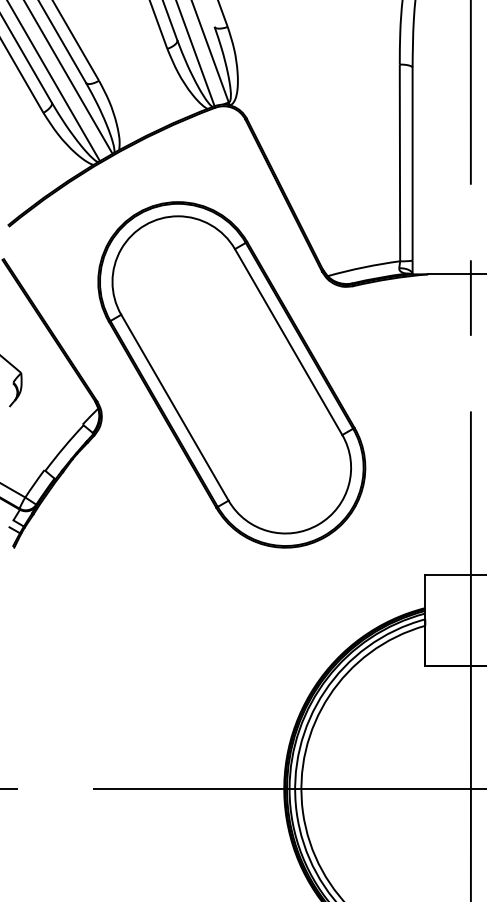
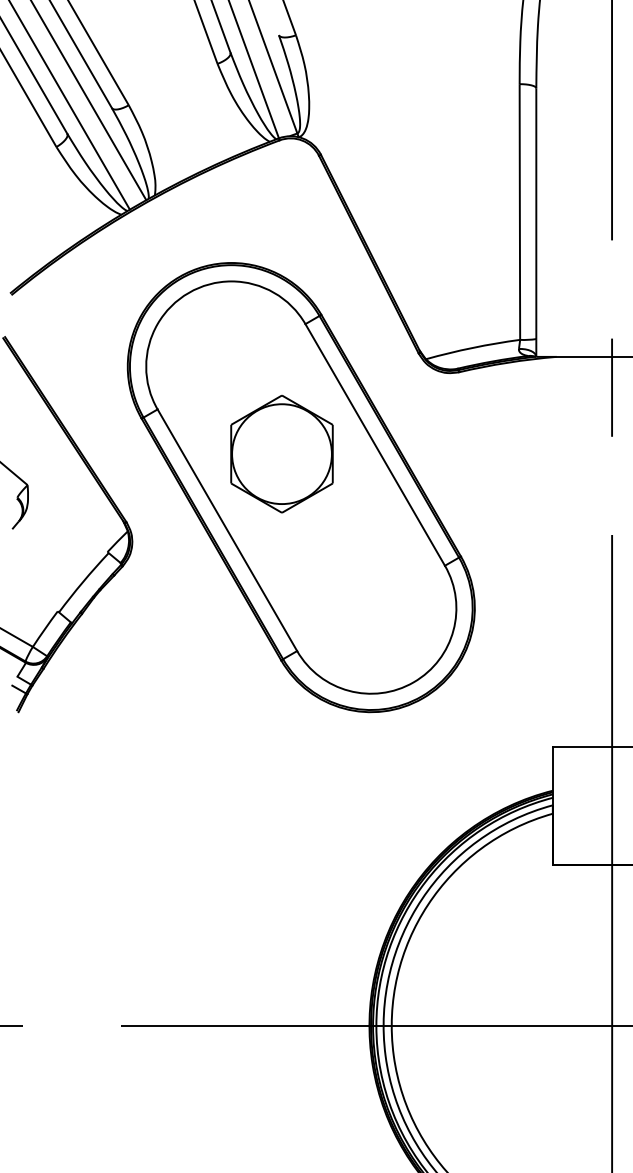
part: (216, 349) -> (281, 454), added

